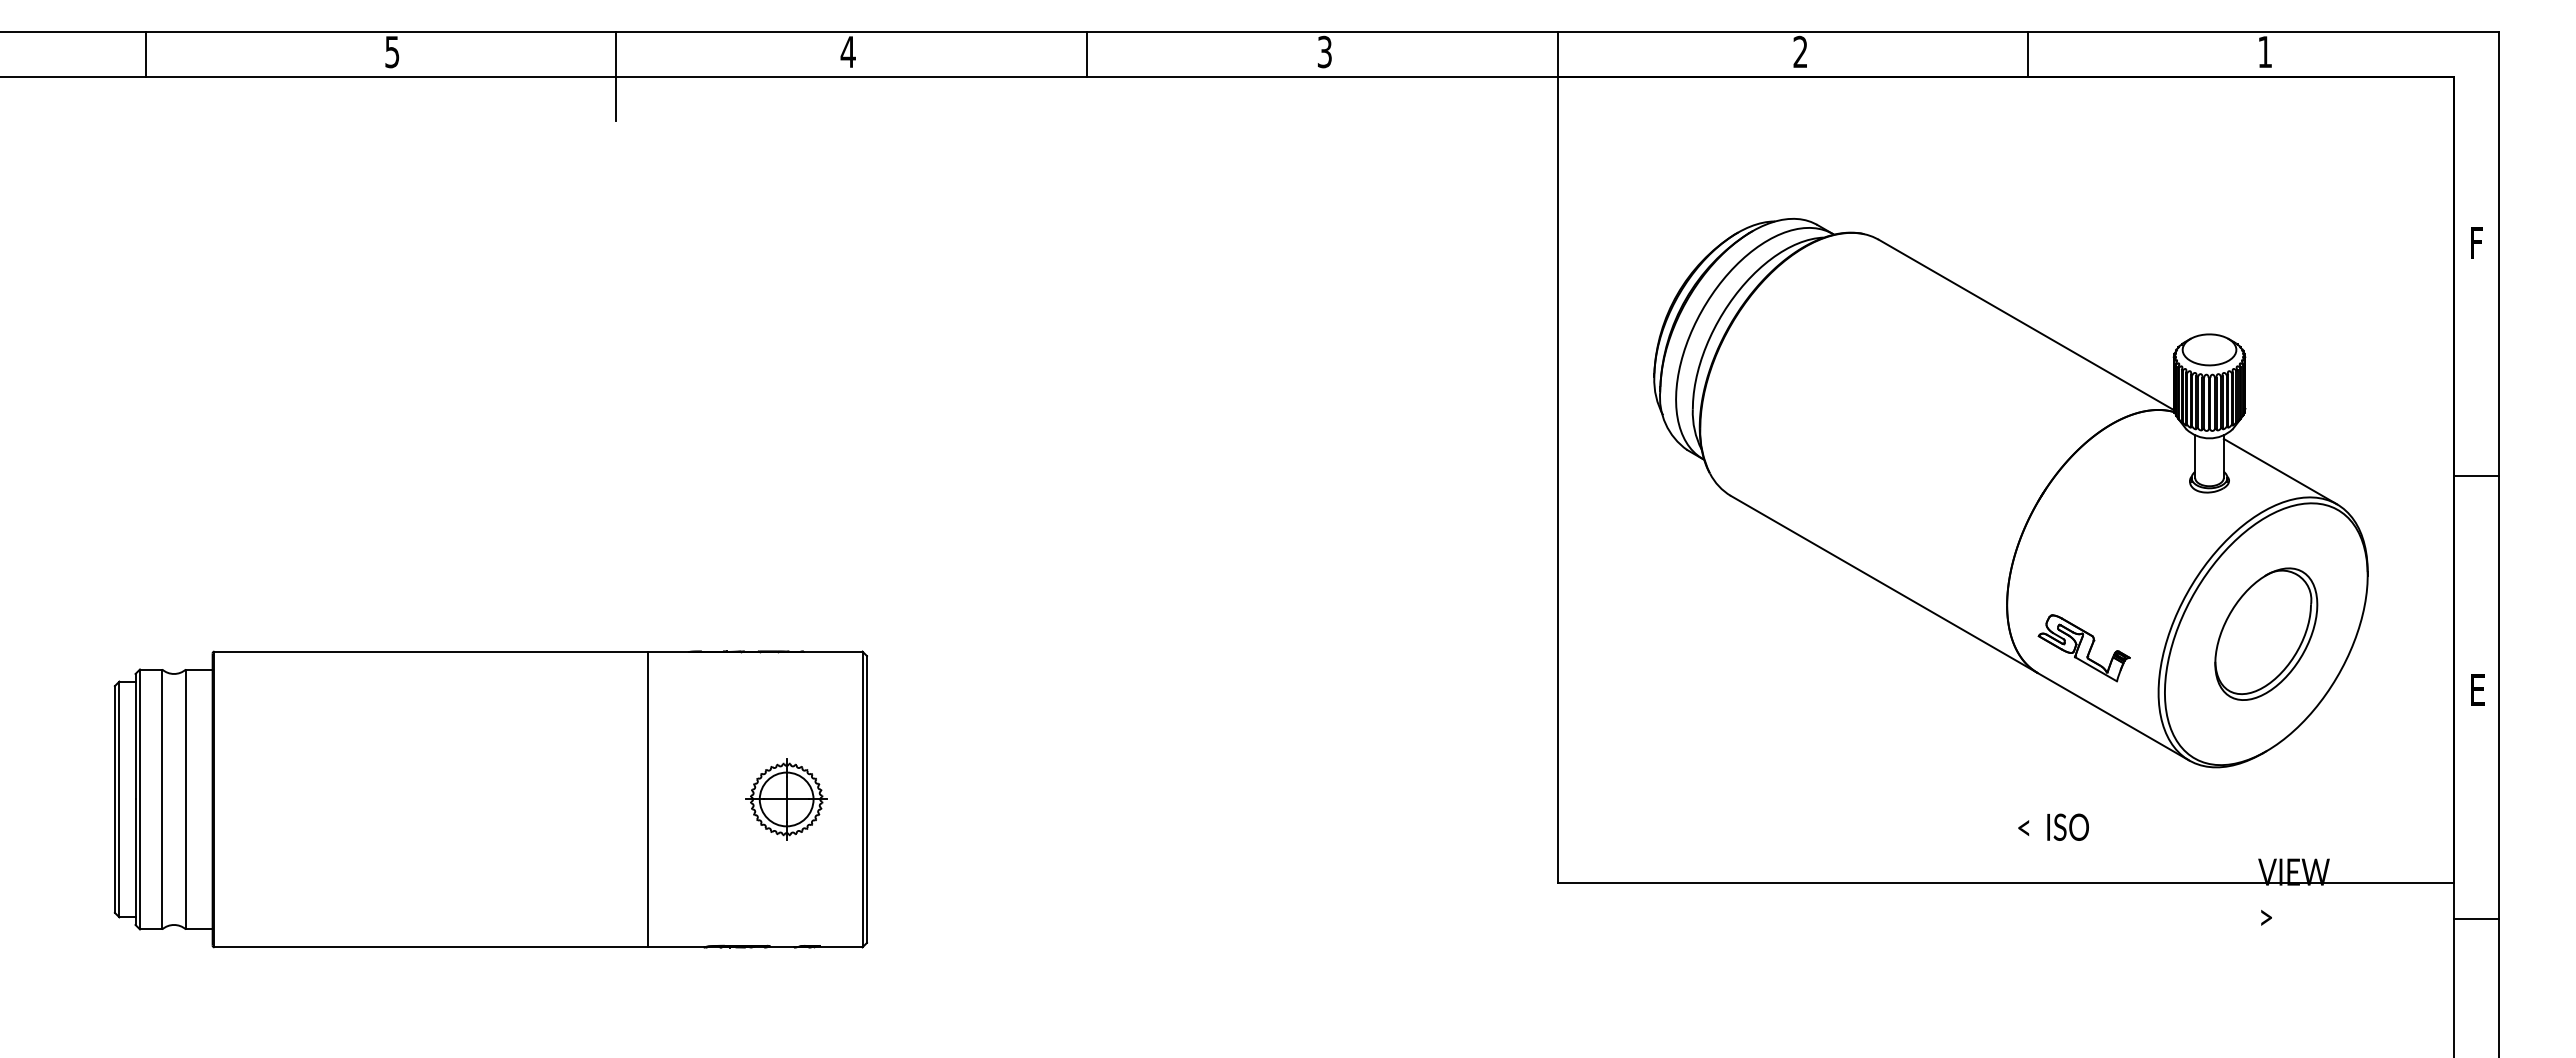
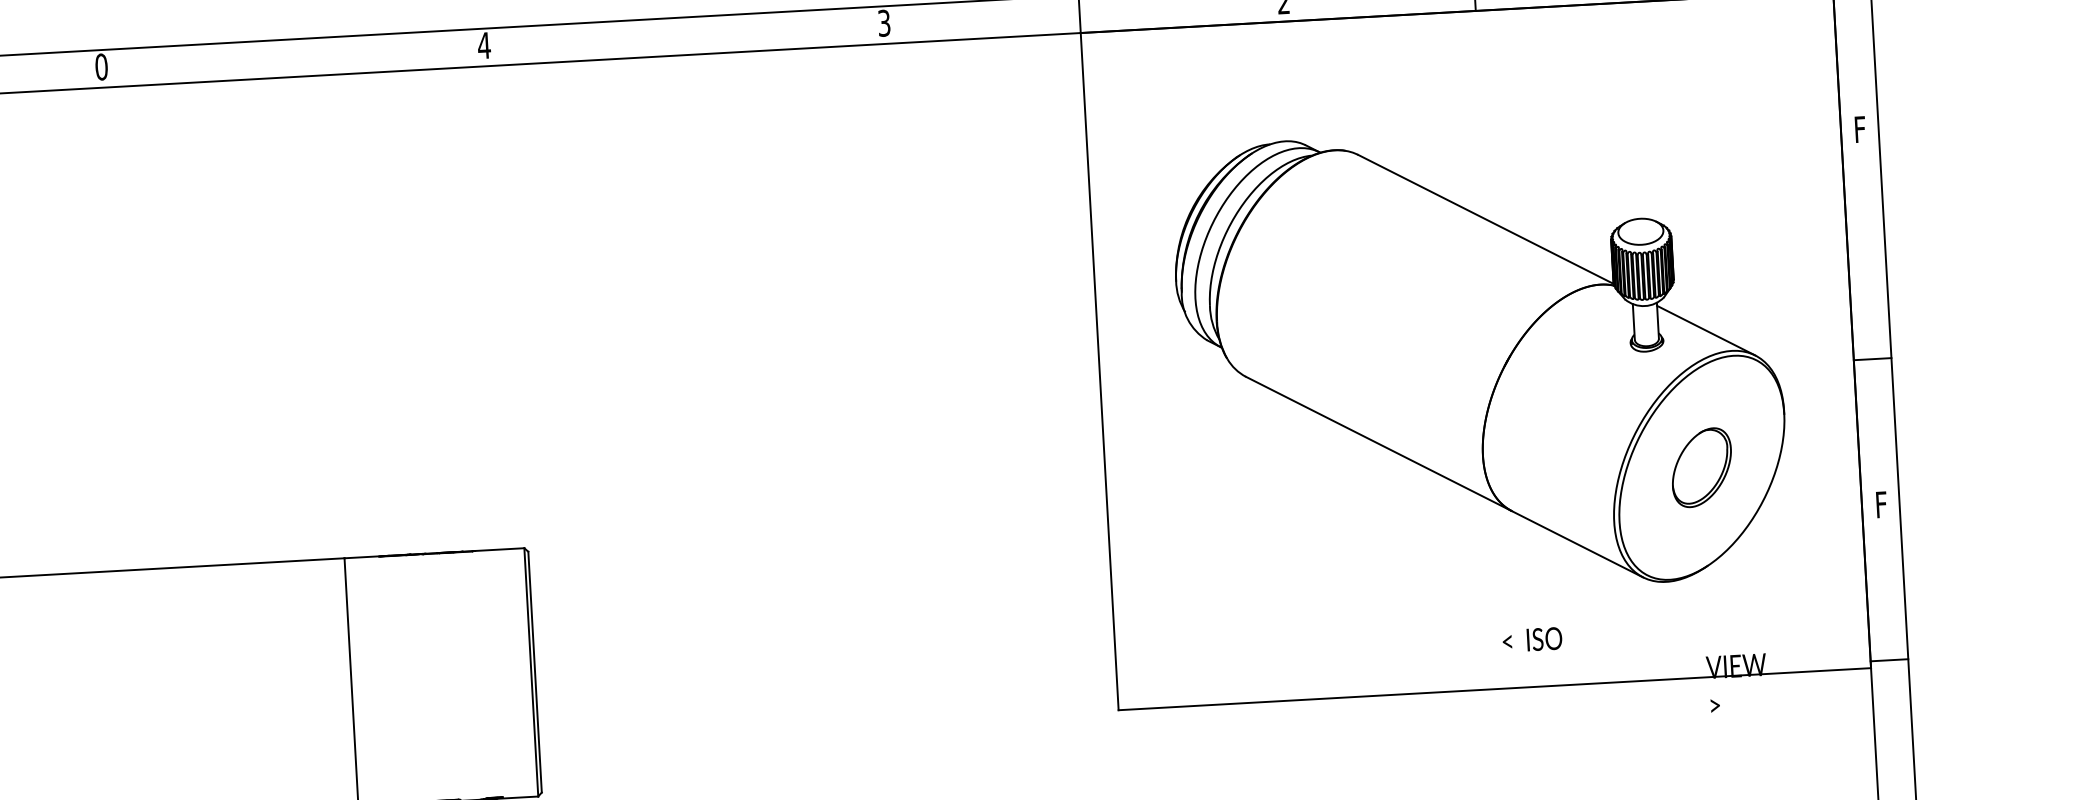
text: (392, 51) -> (101, 66), 5 -> 0
line: (1086, 53) -> (684, 35), removed
line: (616, 76) -> (290, 77), removed
line: (2475, 475) -> (1871, 359), moved
part: (2266, 633) -> (1702, 467), size x0.7
part: (2083, 648) -> (1549, 488), removed
text: (2479, 689) -> (1883, 504), E -> F
part: (786, 799) -> (467, 675), removed
line: (2475, 919) -> (1888, 660), moved

